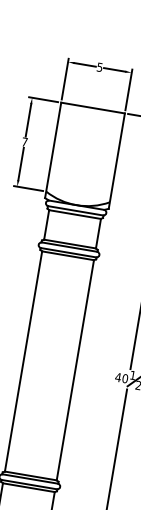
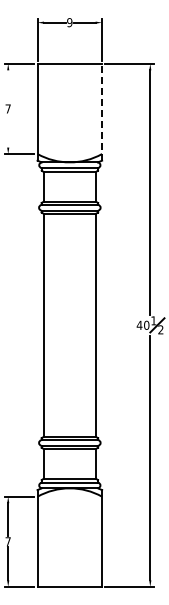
text: (99, 67) -> (69, 22), 5 -> 9
line: (28, 120) -> (8, 86), removed
line: (117, 160) -> (102, 111), solid -> dashed
line: (21, 163) -> (8, 130), removed

